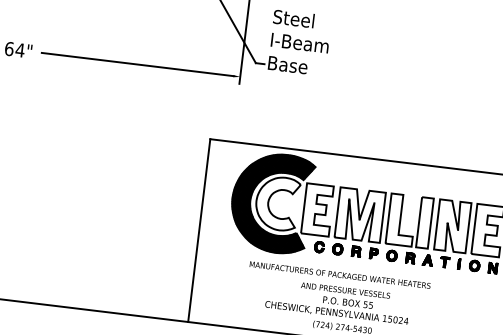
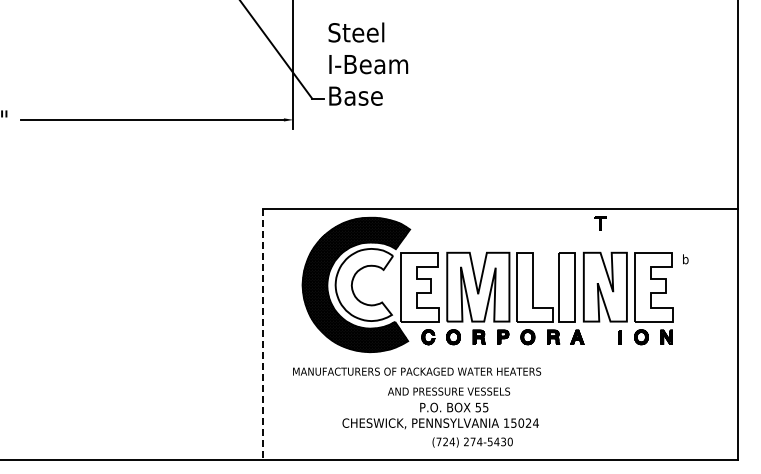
line: (199, 231) -> (263, 335), solid -> dashed
part: (444, 262) -> (600, 223), moved
text: (340, 275) -> (417, 371), moved
text: (338, 302) -> (440, 408), moved

